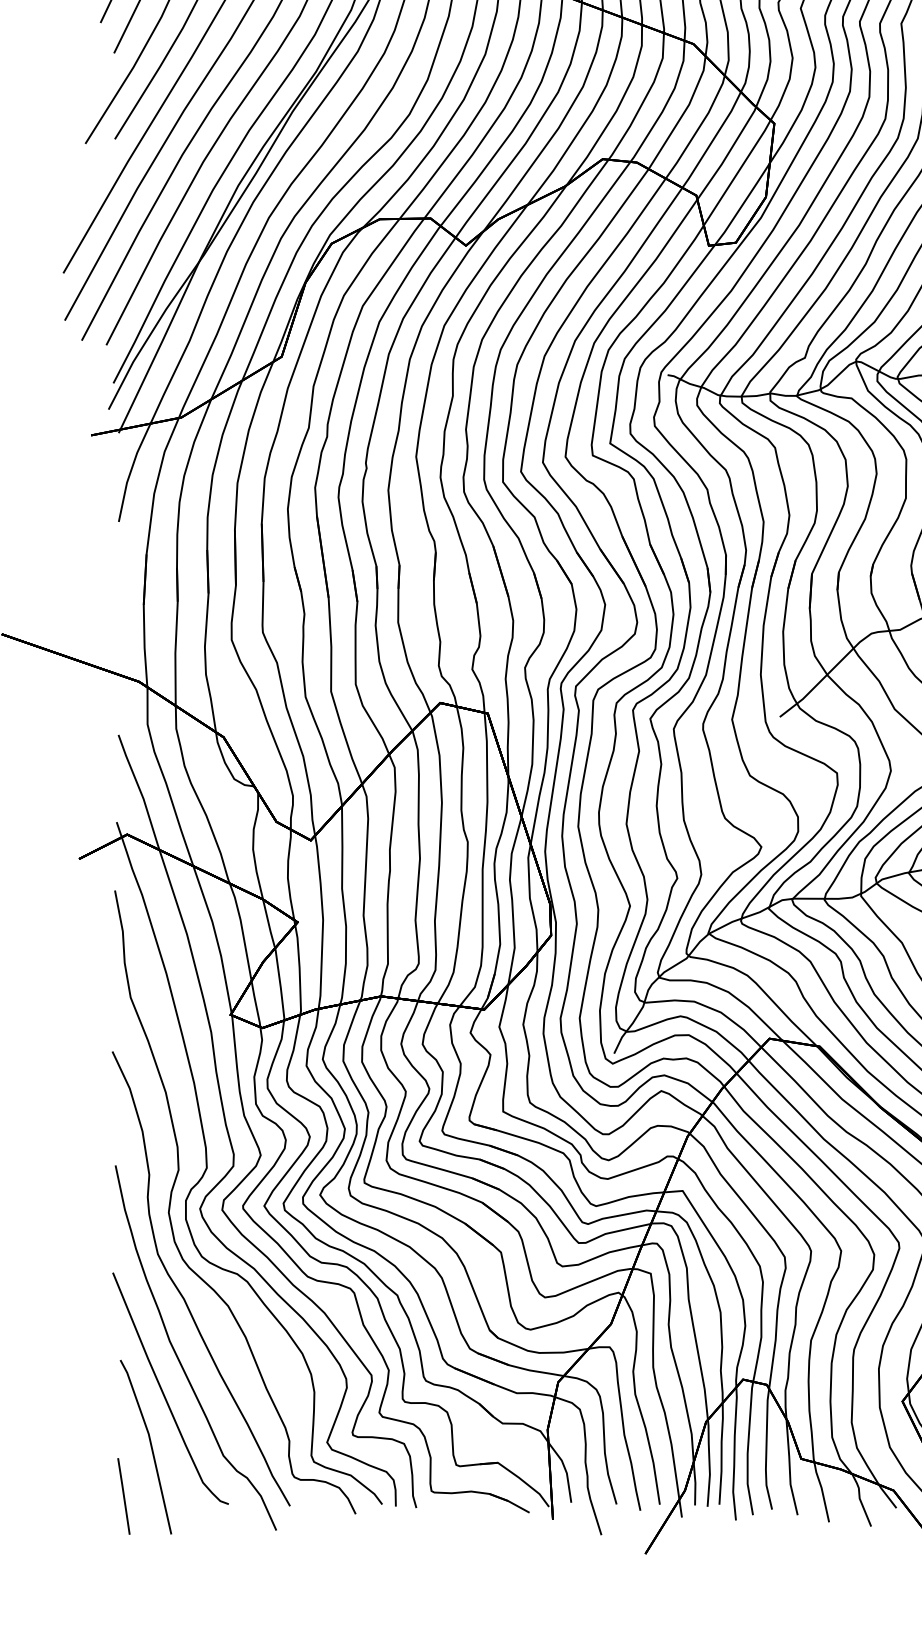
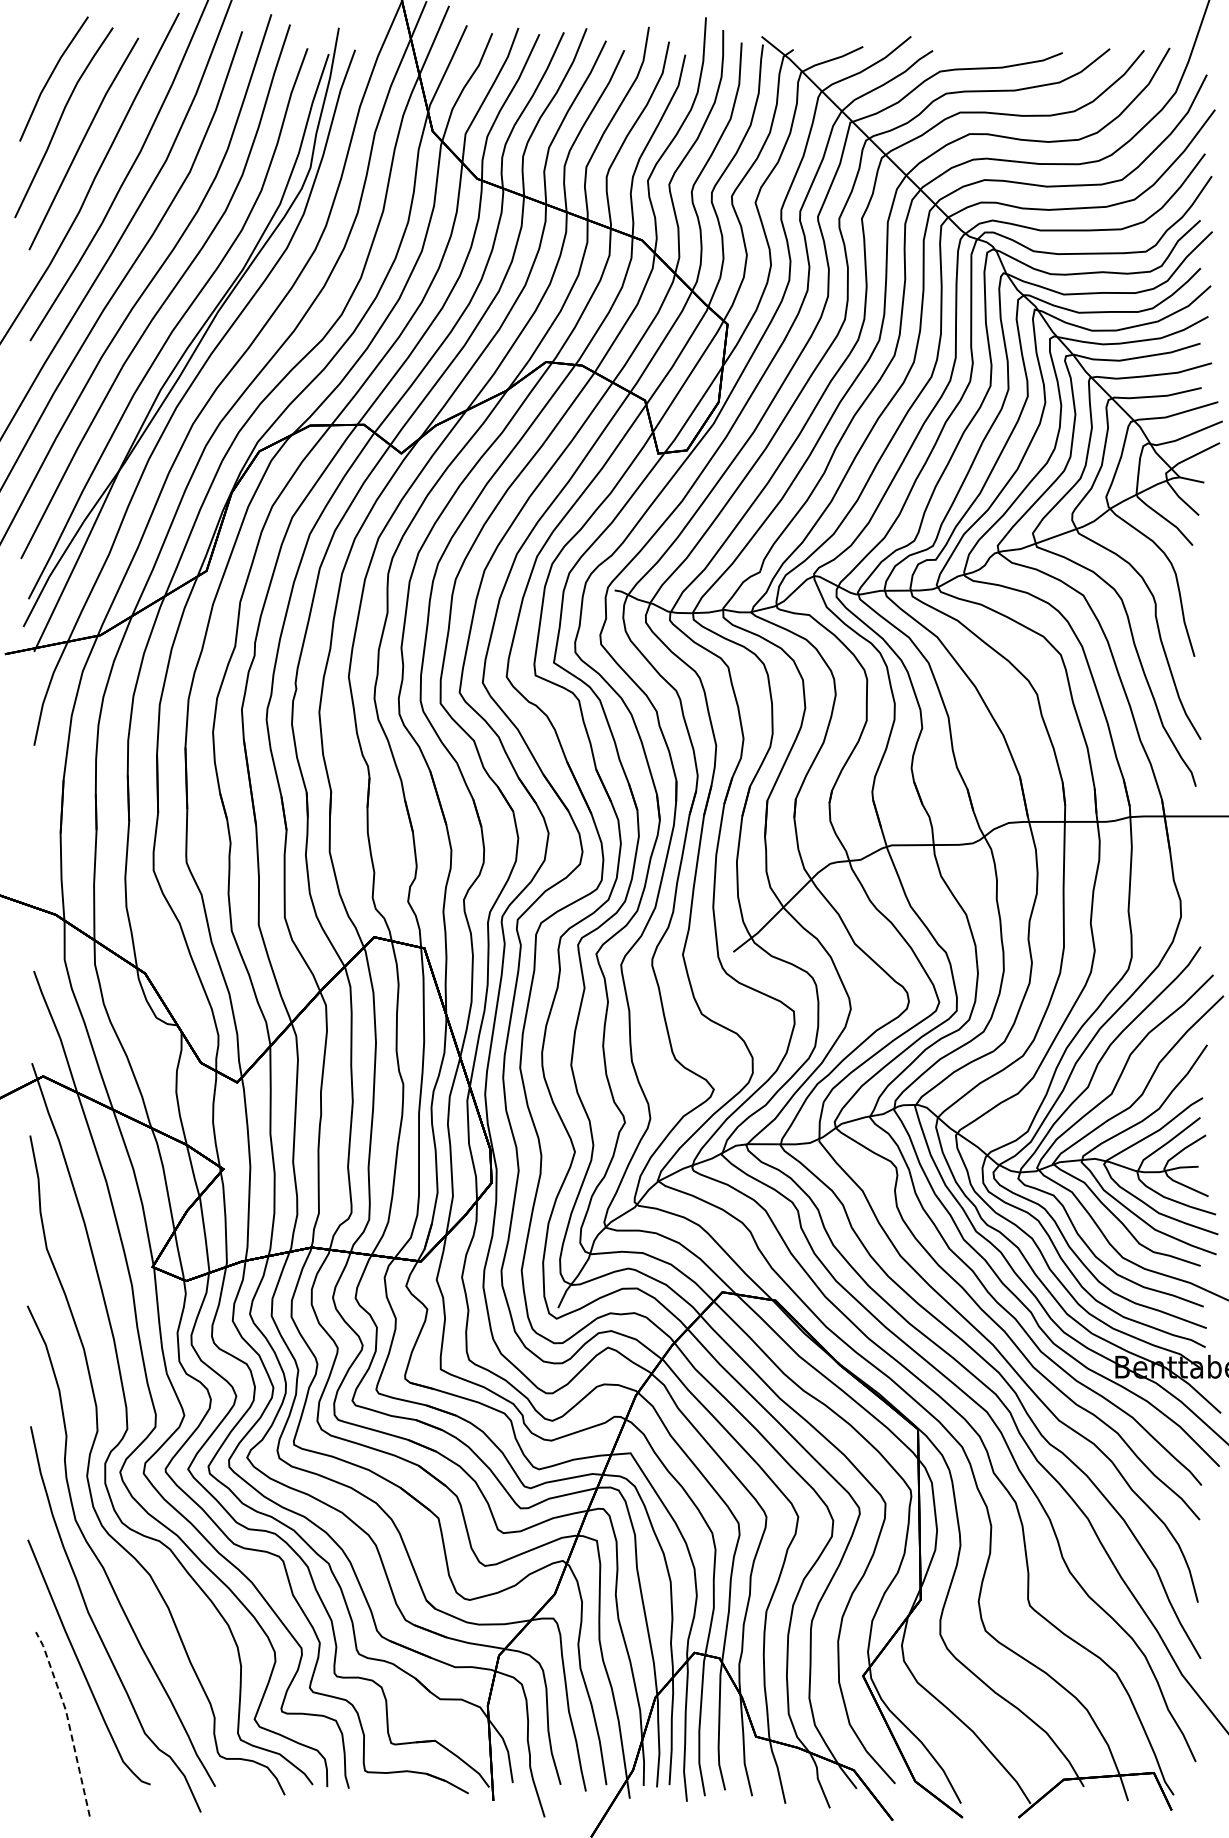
line: (151, 1444) -> (68, 1721), solid -> dashed
line: (123, 1496) -> (39, 1776), removed

